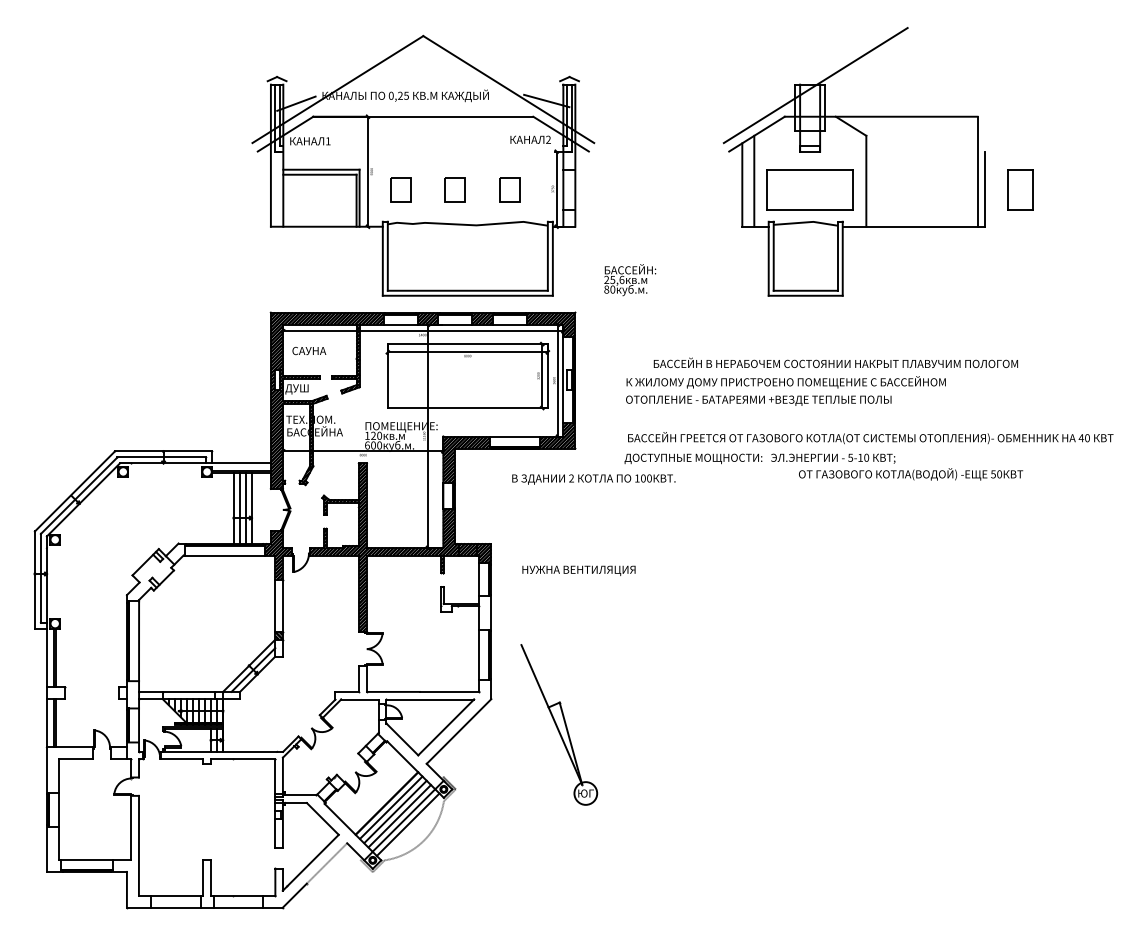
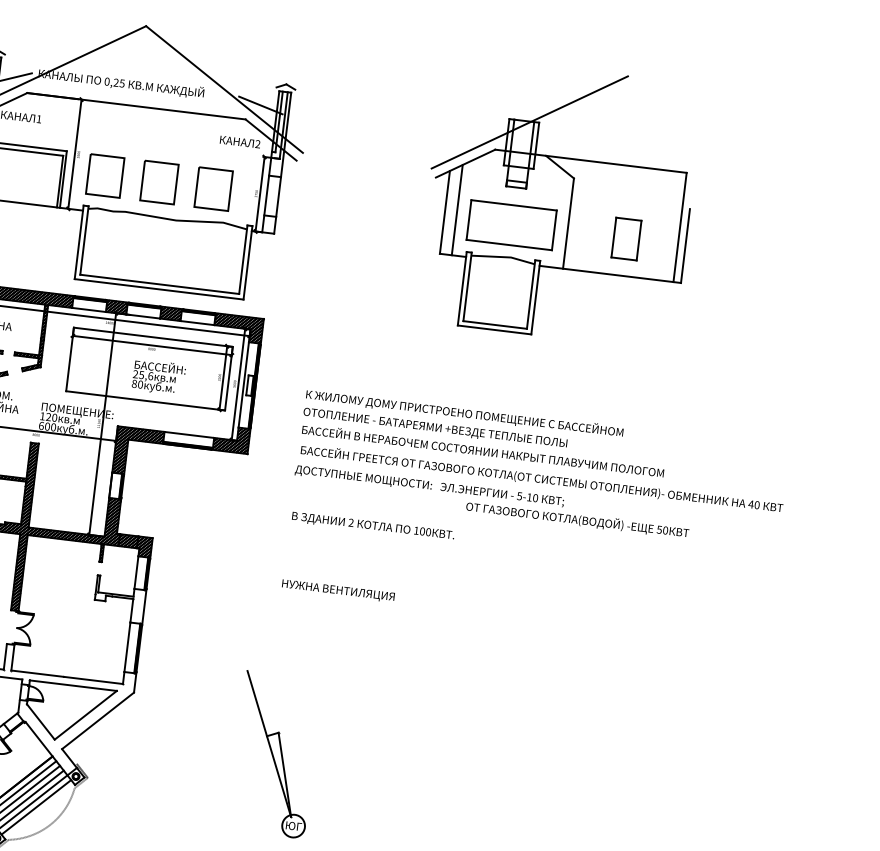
part: (400, 189) -> (105, 175), size x1.67
part: (454, 189) -> (158, 182), size x1.67
part: (509, 189) -> (213, 188), size x1.67
part: (1020, 189) -> (626, 238), moved
text: (630, 280) -> (159, 377), moved
text: (835, 362) -> (482, 450), moved
text: (593, 479) -> (372, 526), moved
text: (578, 570) -> (337, 590), moved
part: (559, 724) -> (275, 754), moved

